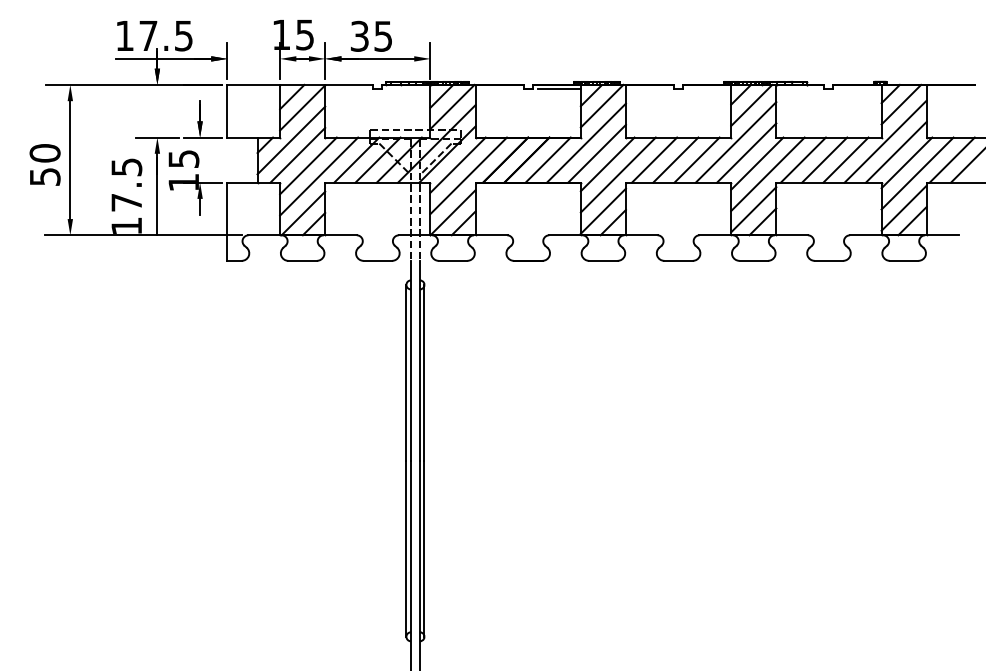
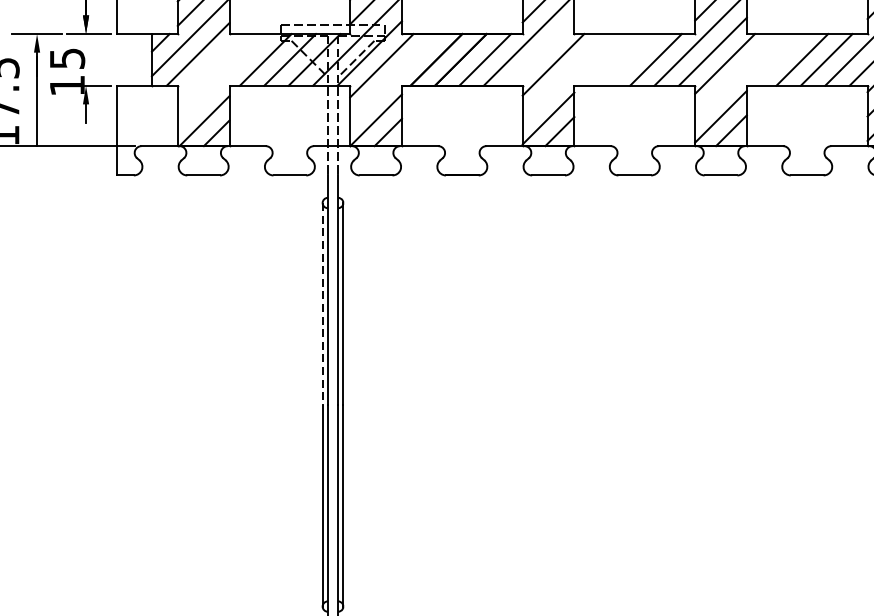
line: (596, 153) -> (540, 52), removed
line: (654, 159) -> (607, 59), removed
line: (675, 159) -> (631, 59), removed
line: (802, 159) -> (776, 59), removed
line: (308, 165) -> (210, 66), removed
line: (617, 174) -> (564, 76), removed
line: (767, 174) -> (736, 76), removed
line: (468, 175) -> (393, 77), removed
line: (319, 176) -> (222, 78), removed
line: (406, 372) -> (322, 303), solid -> dashed

